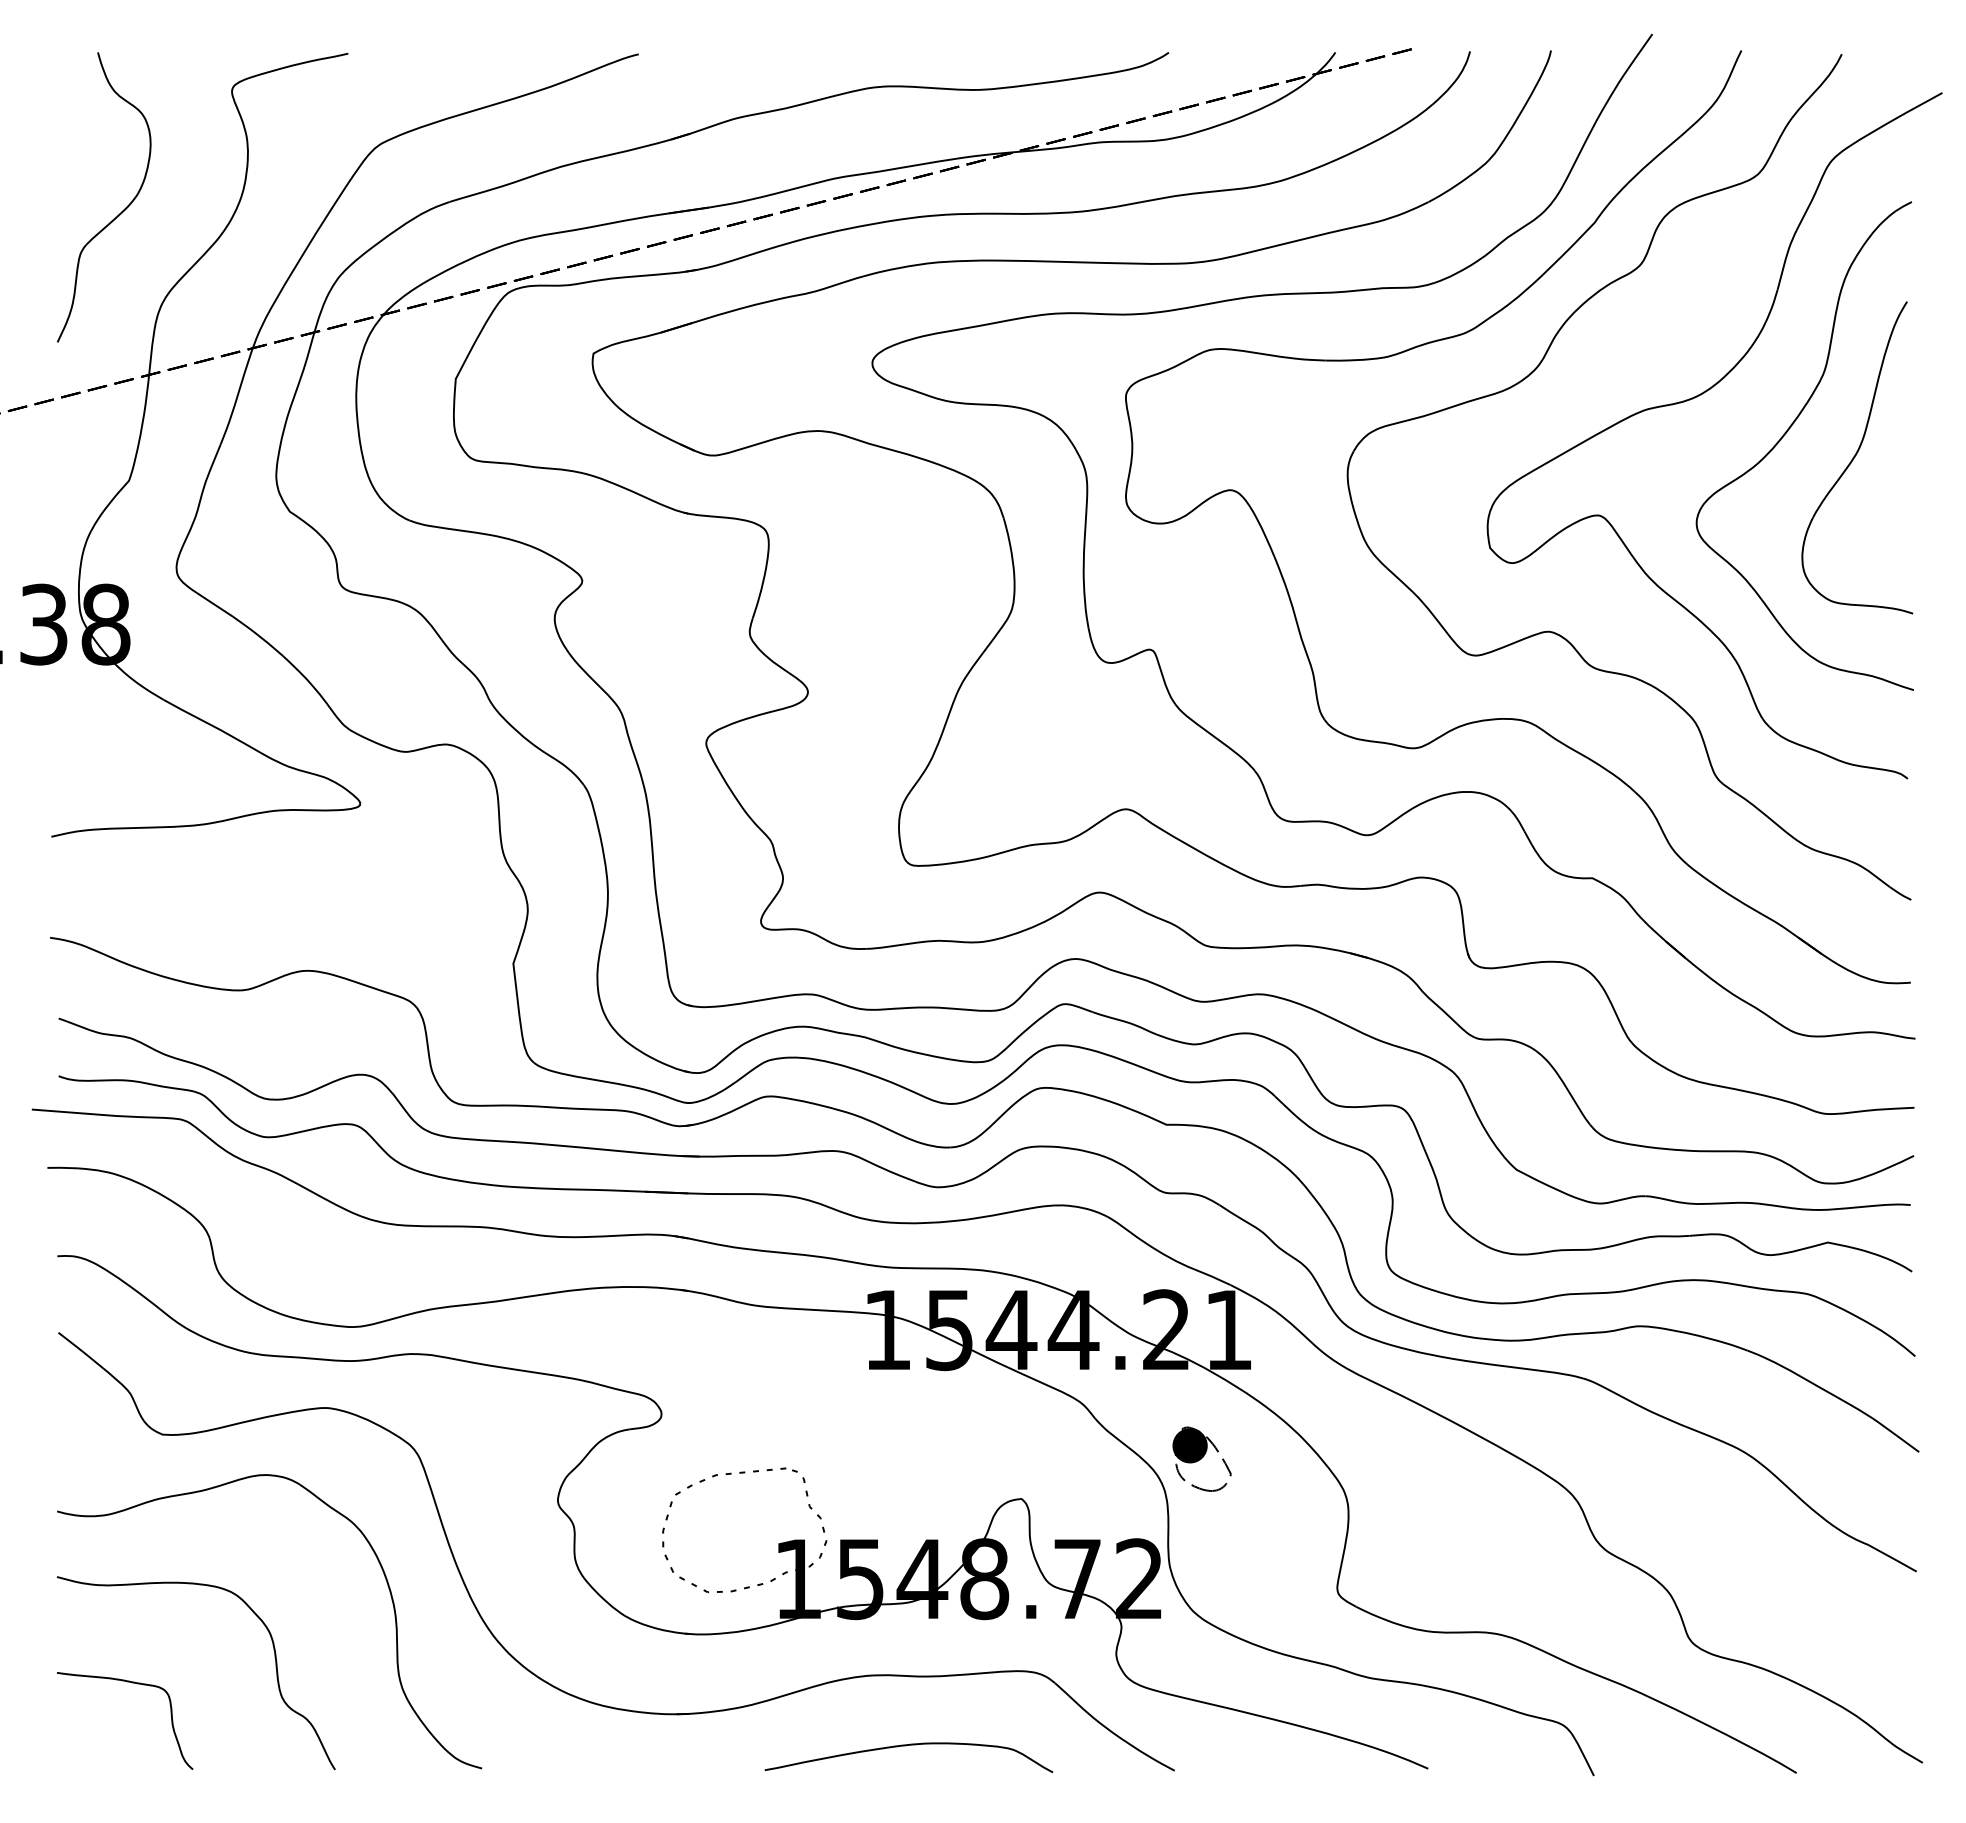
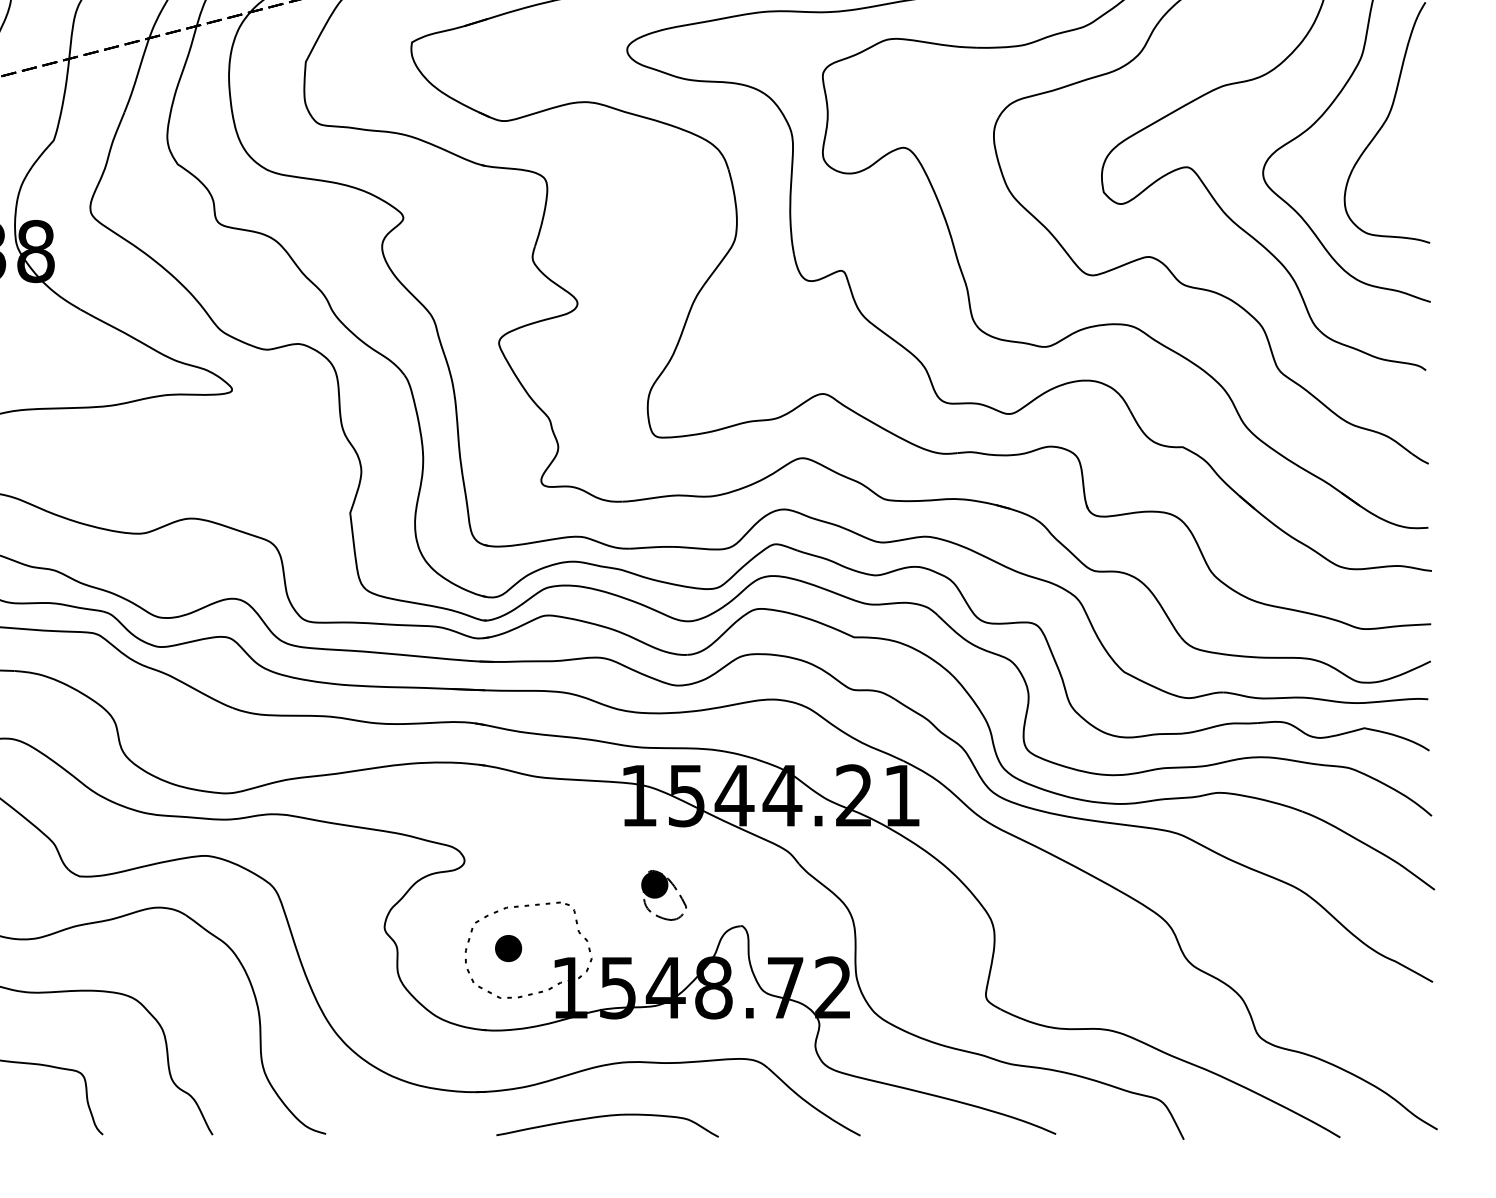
part: (1201, 1458) -> (663, 894), moved
part: (718, 1527) -> (508, 948), added
curve: (906, 1746) -> (605, 1117), moved

